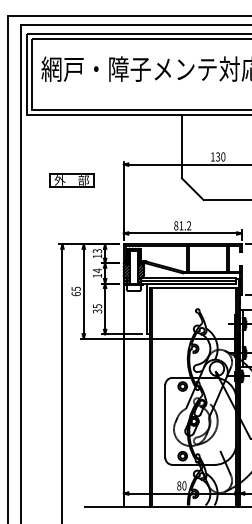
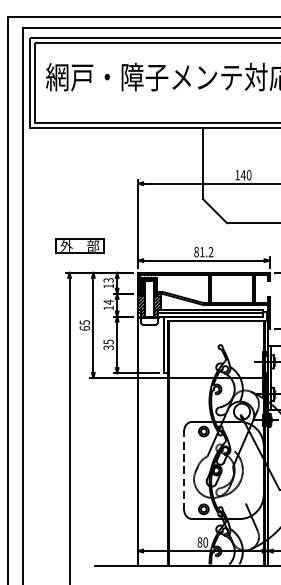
text: (217, 156) -> (242, 174), 130 -> 140
part: (71, 180) -> (79, 246), moved
line: (165, 420) -> (184, 469), solid -> dashed

